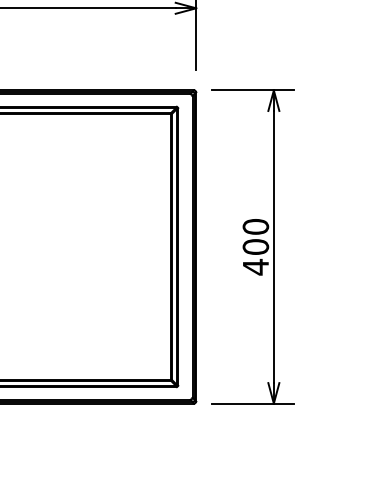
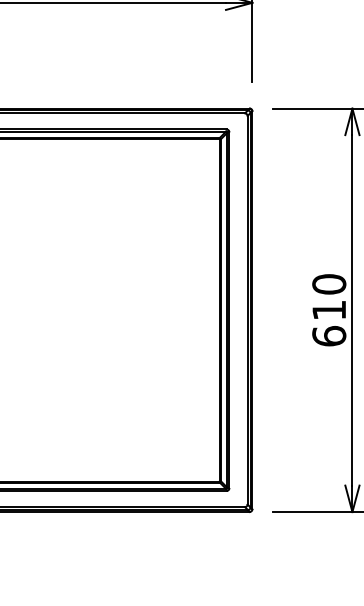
text: (255, 257) -> (328, 323), 400 -> 610

